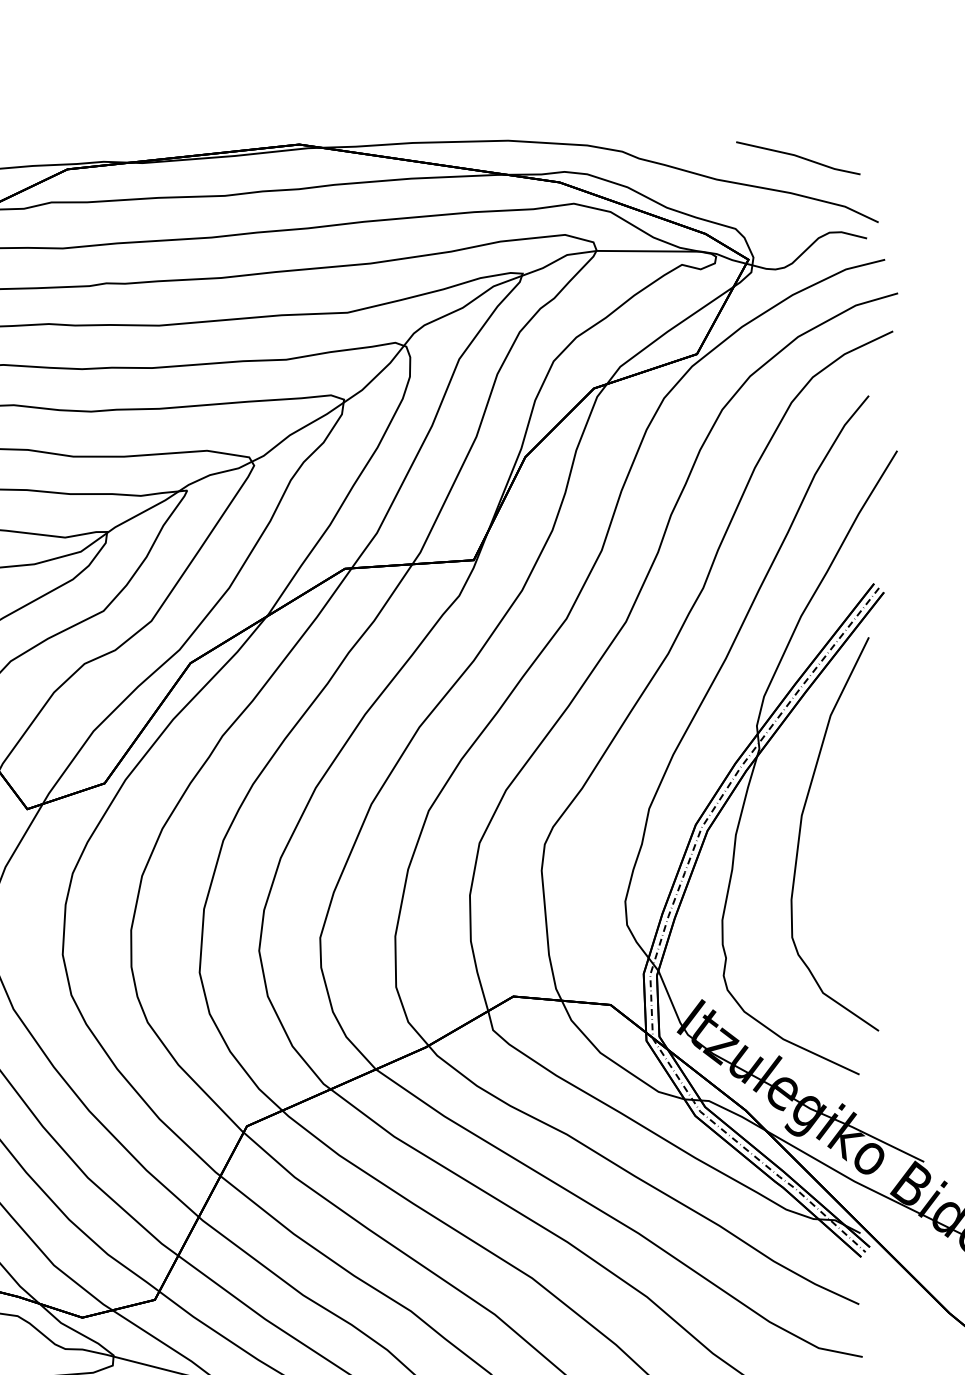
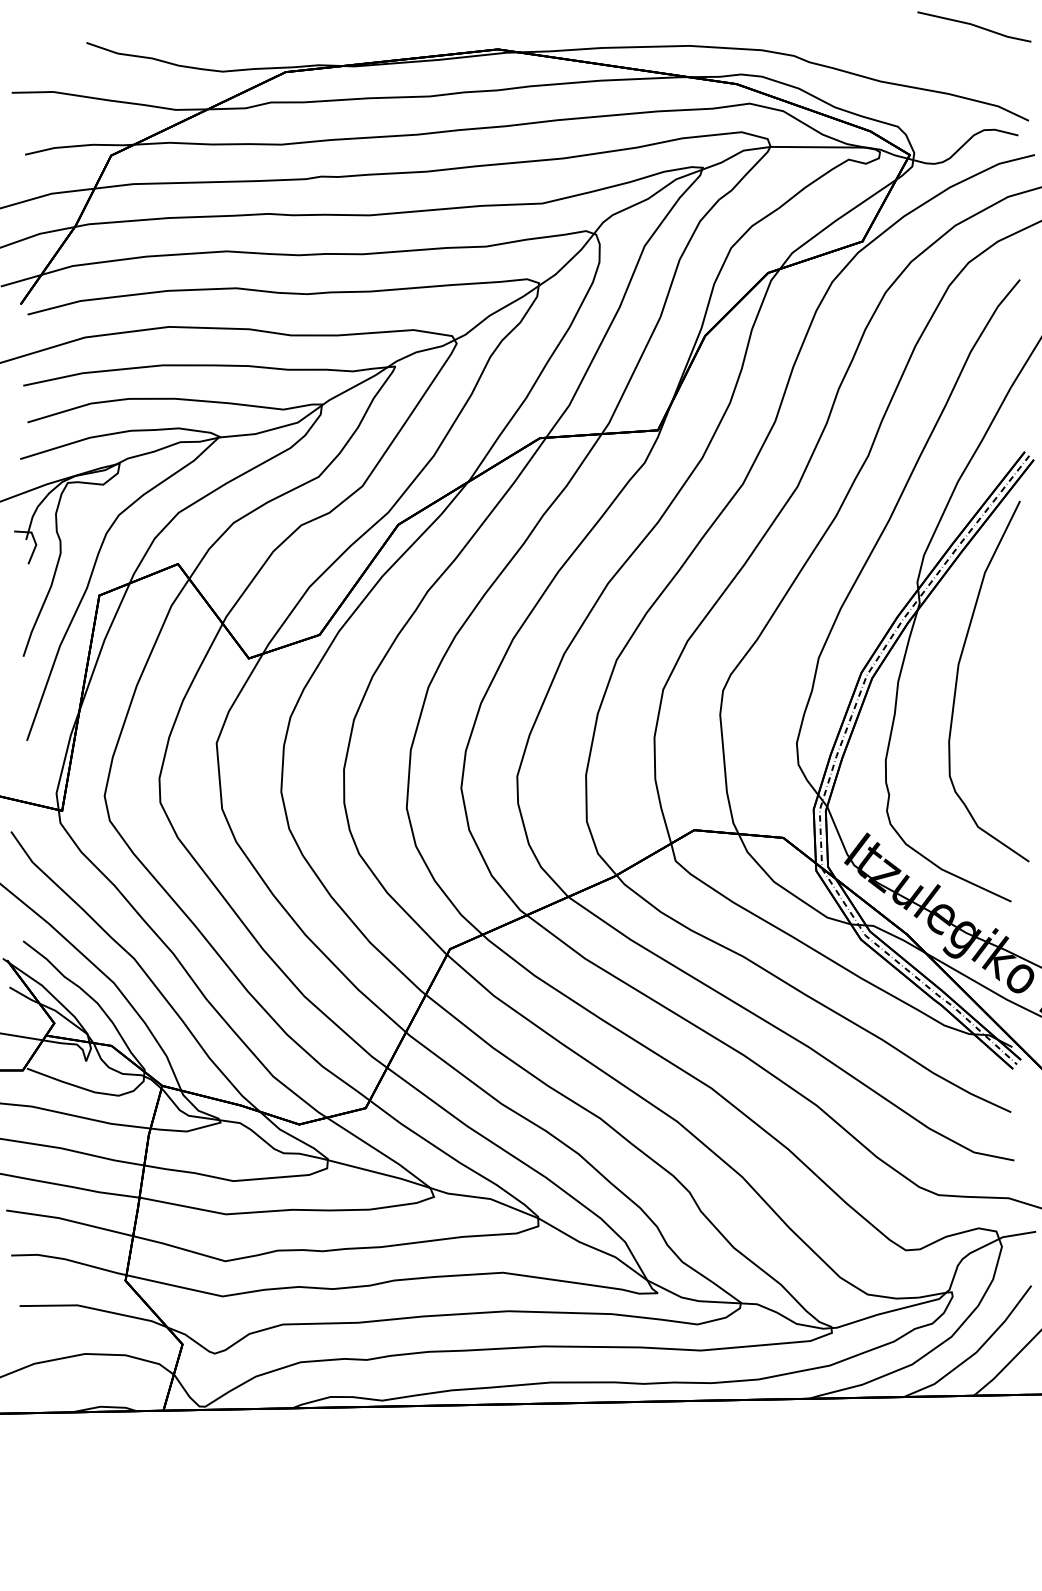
line: (798, 157) -> (974, 26), moved

